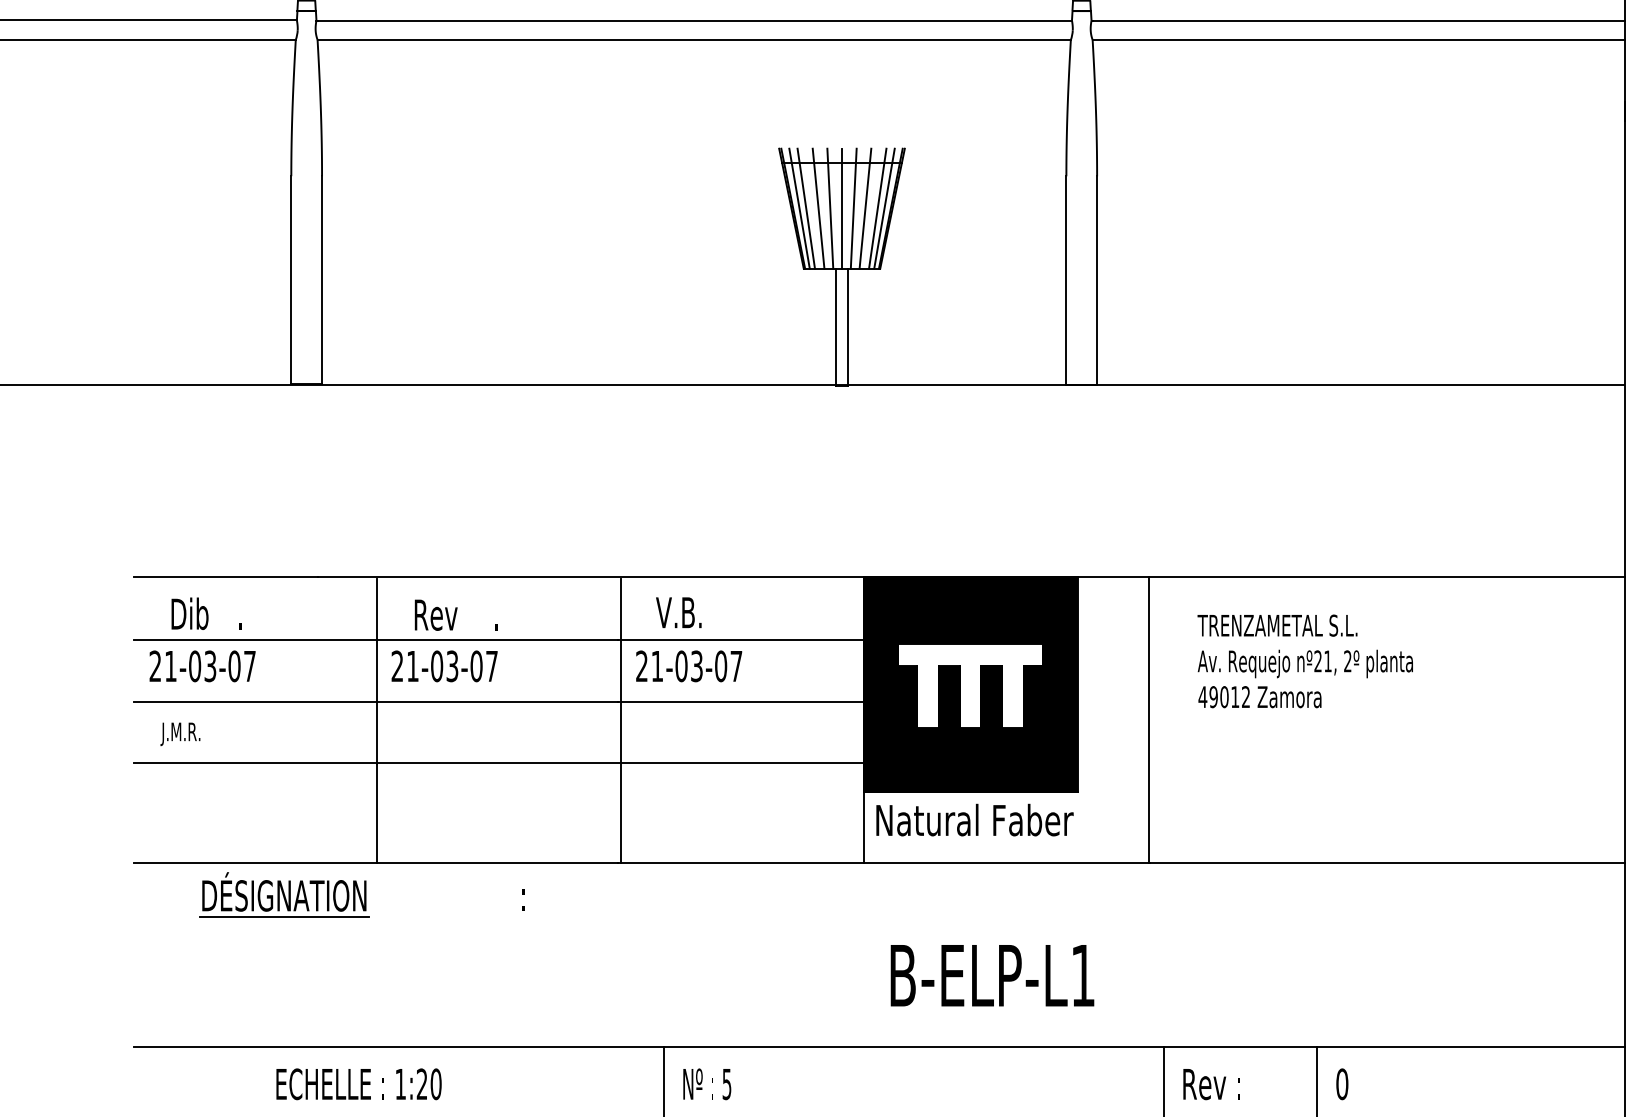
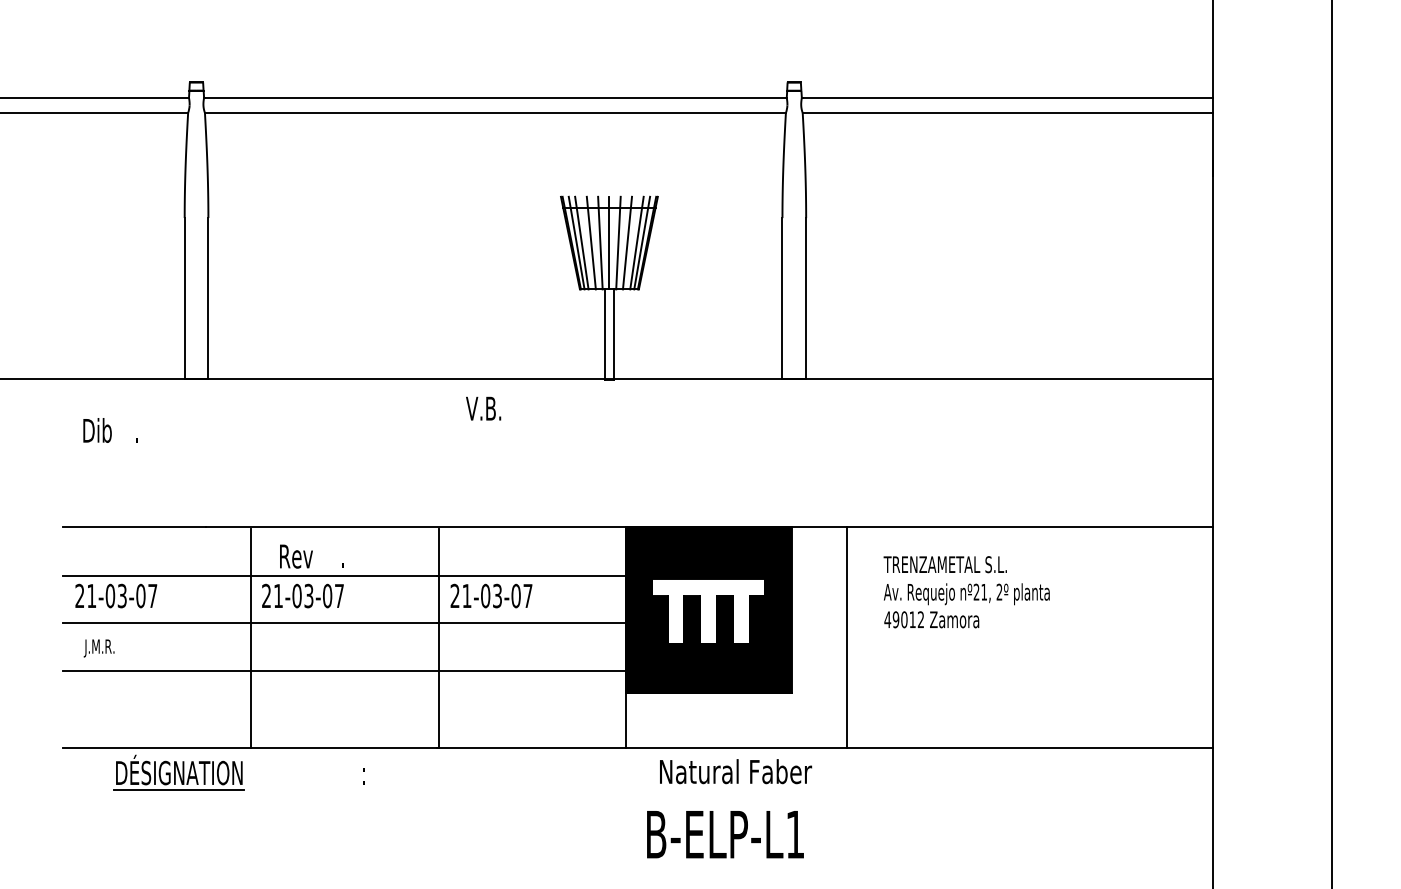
text: (678, 612) -> (483, 408), moved
text: (206, 613) -> (110, 430), moved
text: (975, 819) -> (736, 771), moved

